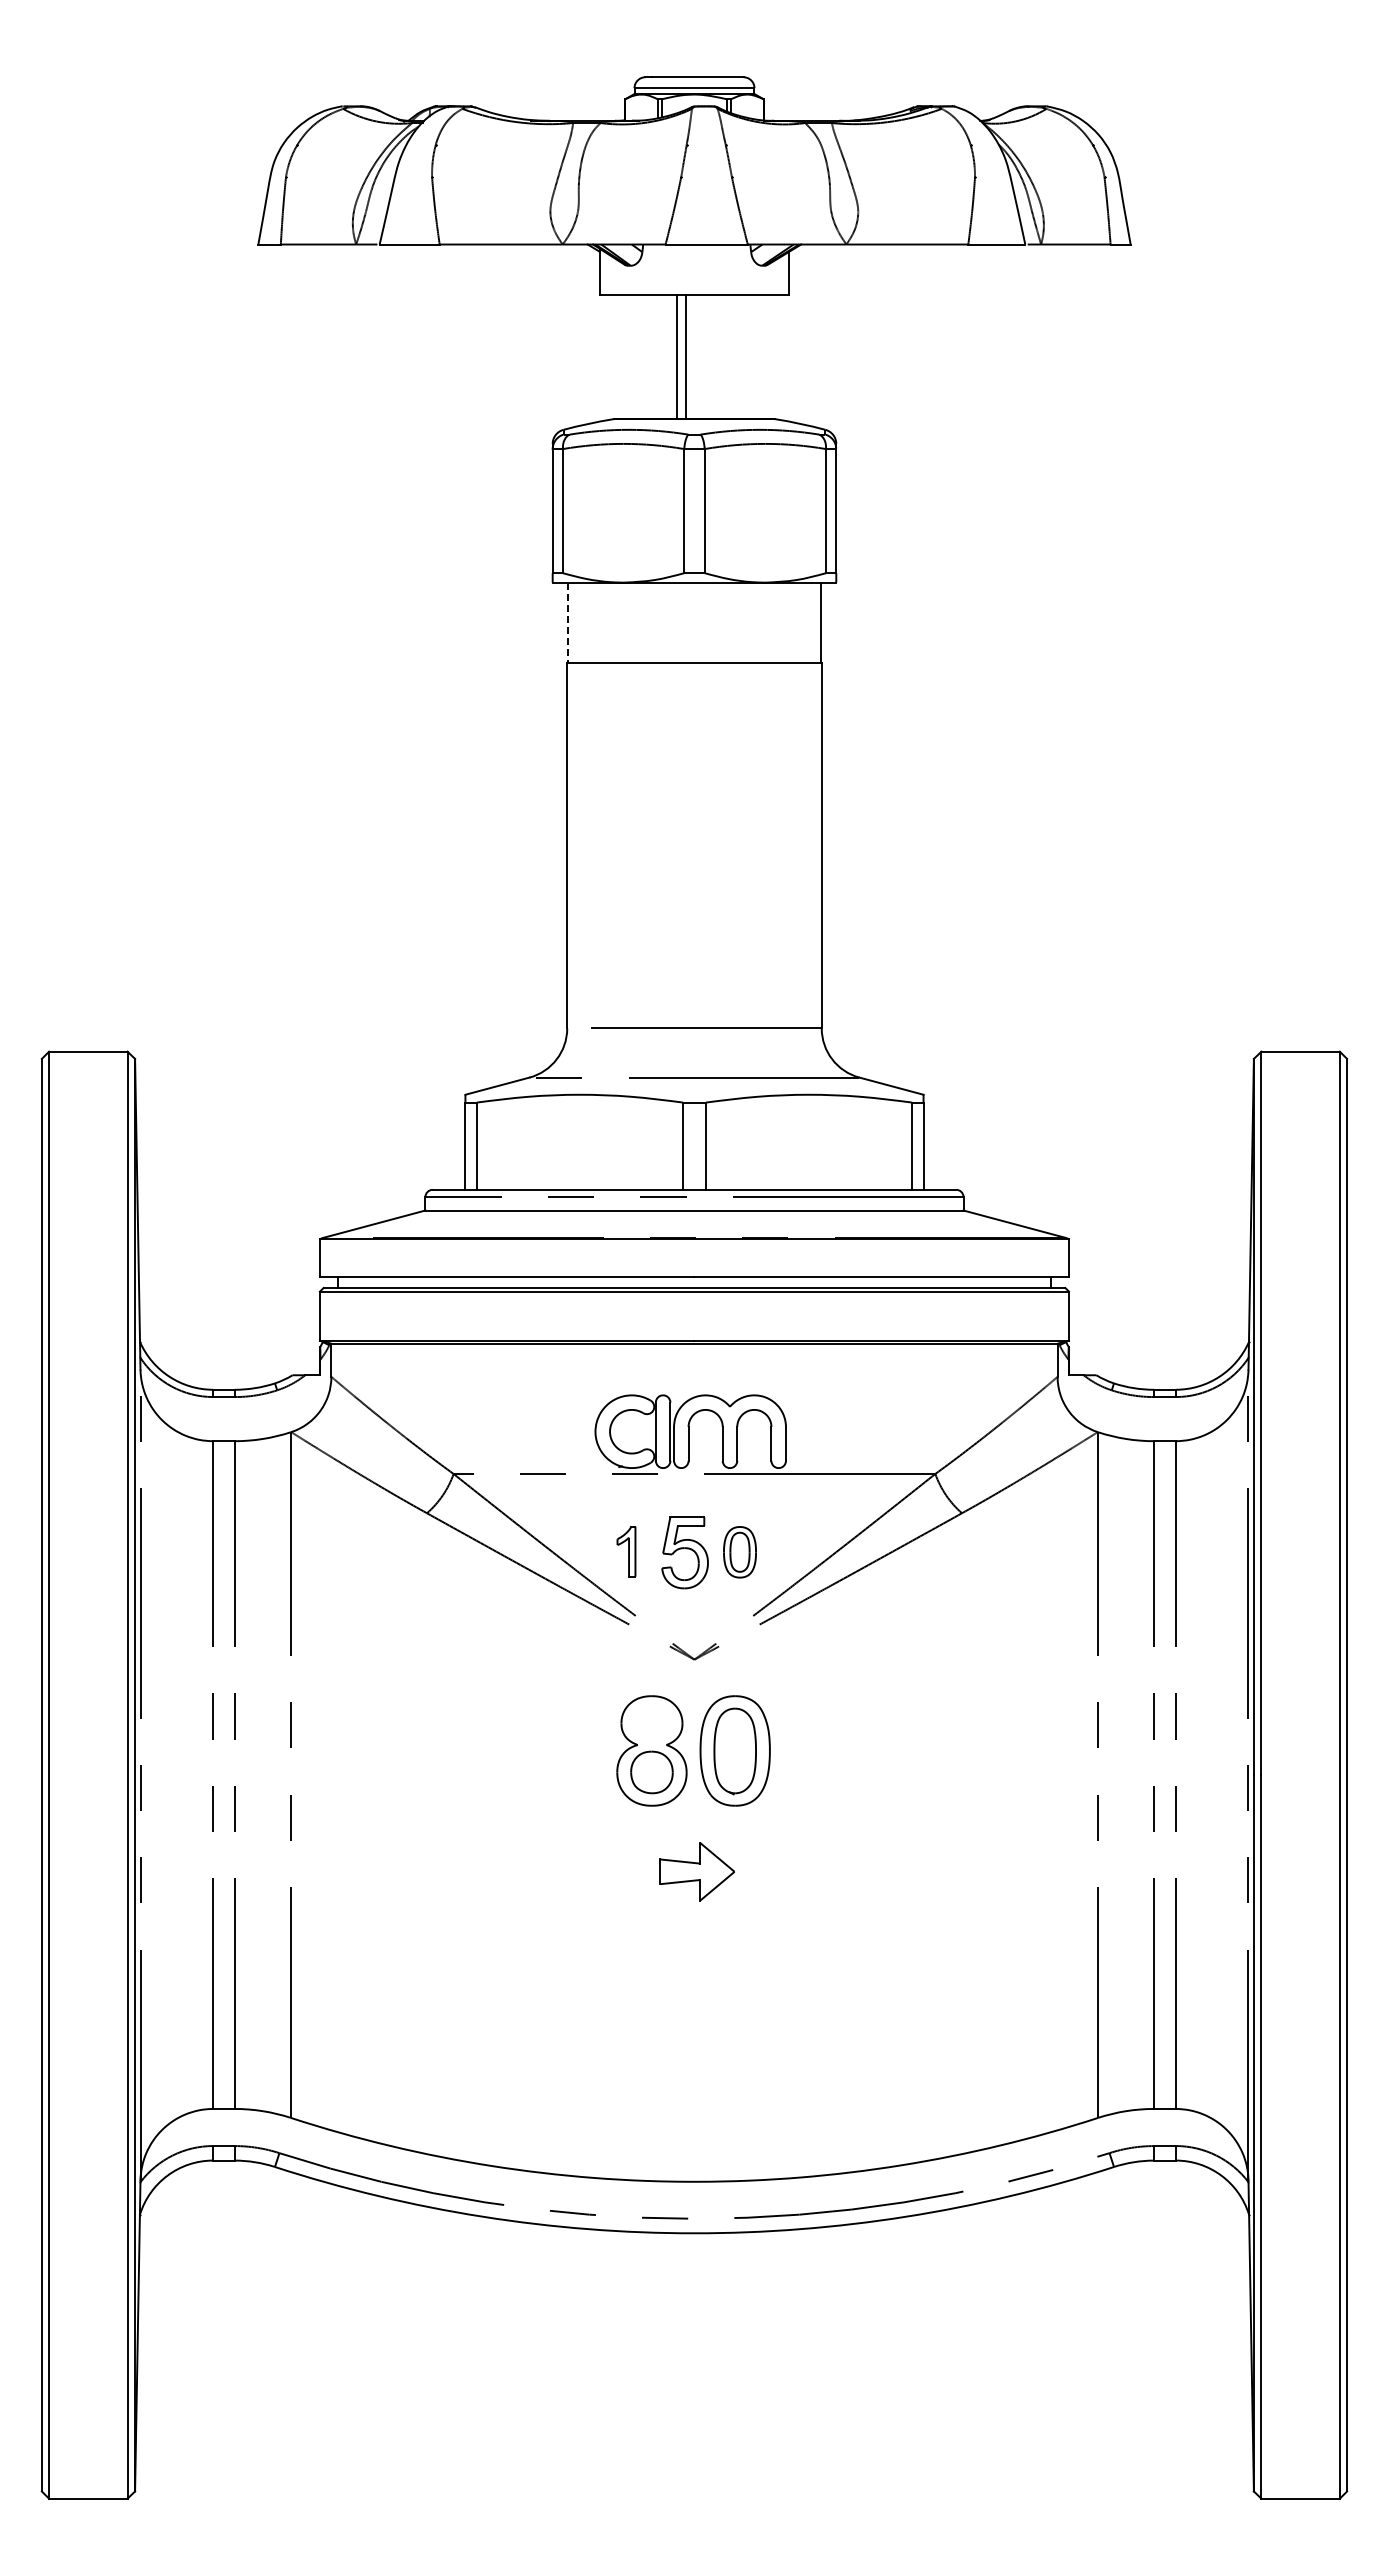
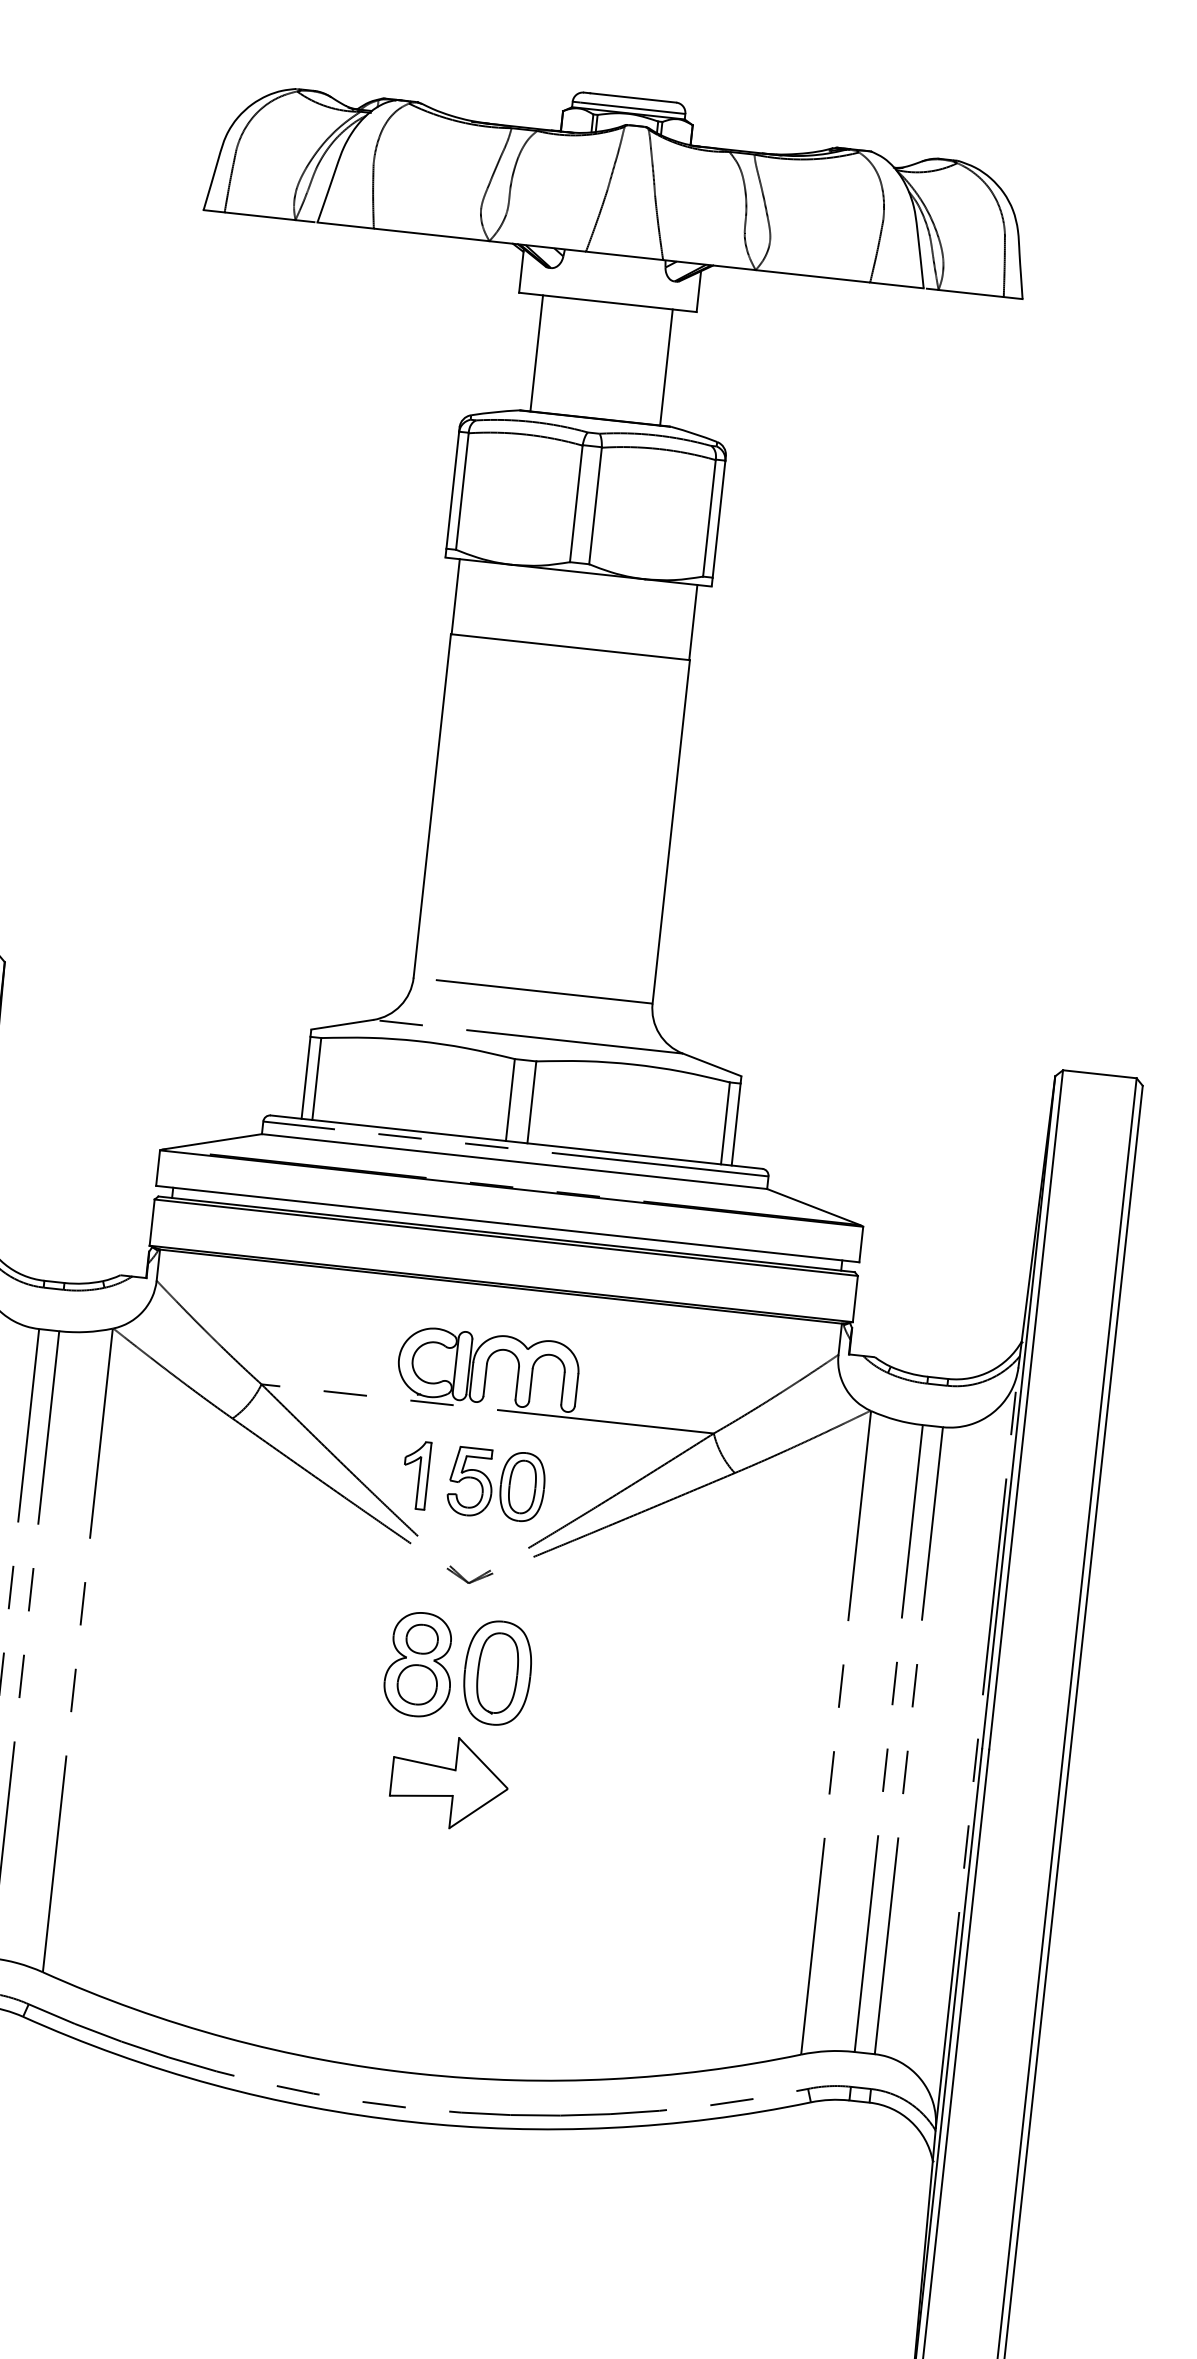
line: (677, 357) -> (536, 353), moved
line: (685, 357) -> (666, 367), moved
line: (567, 622) -> (455, 596), dashed -> solid
part: (626, 1551) -> (415, 1474), size x1.43
part: (739, 1552) -> (521, 1487), size x1.43
part: (651, 1723) -> (421, 1638), added
part: (697, 1871) -> (449, 1782), size x1.67

